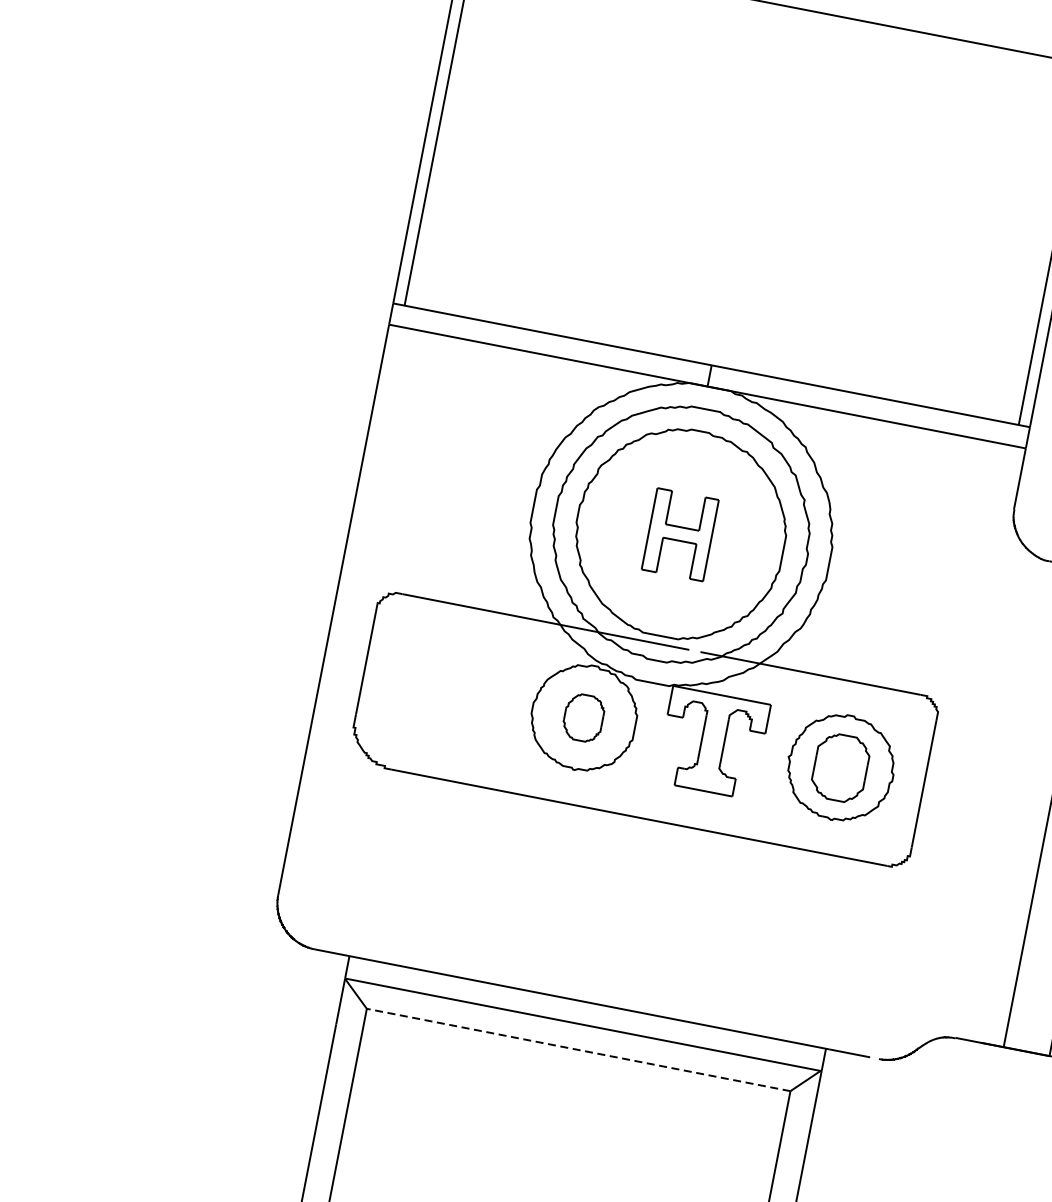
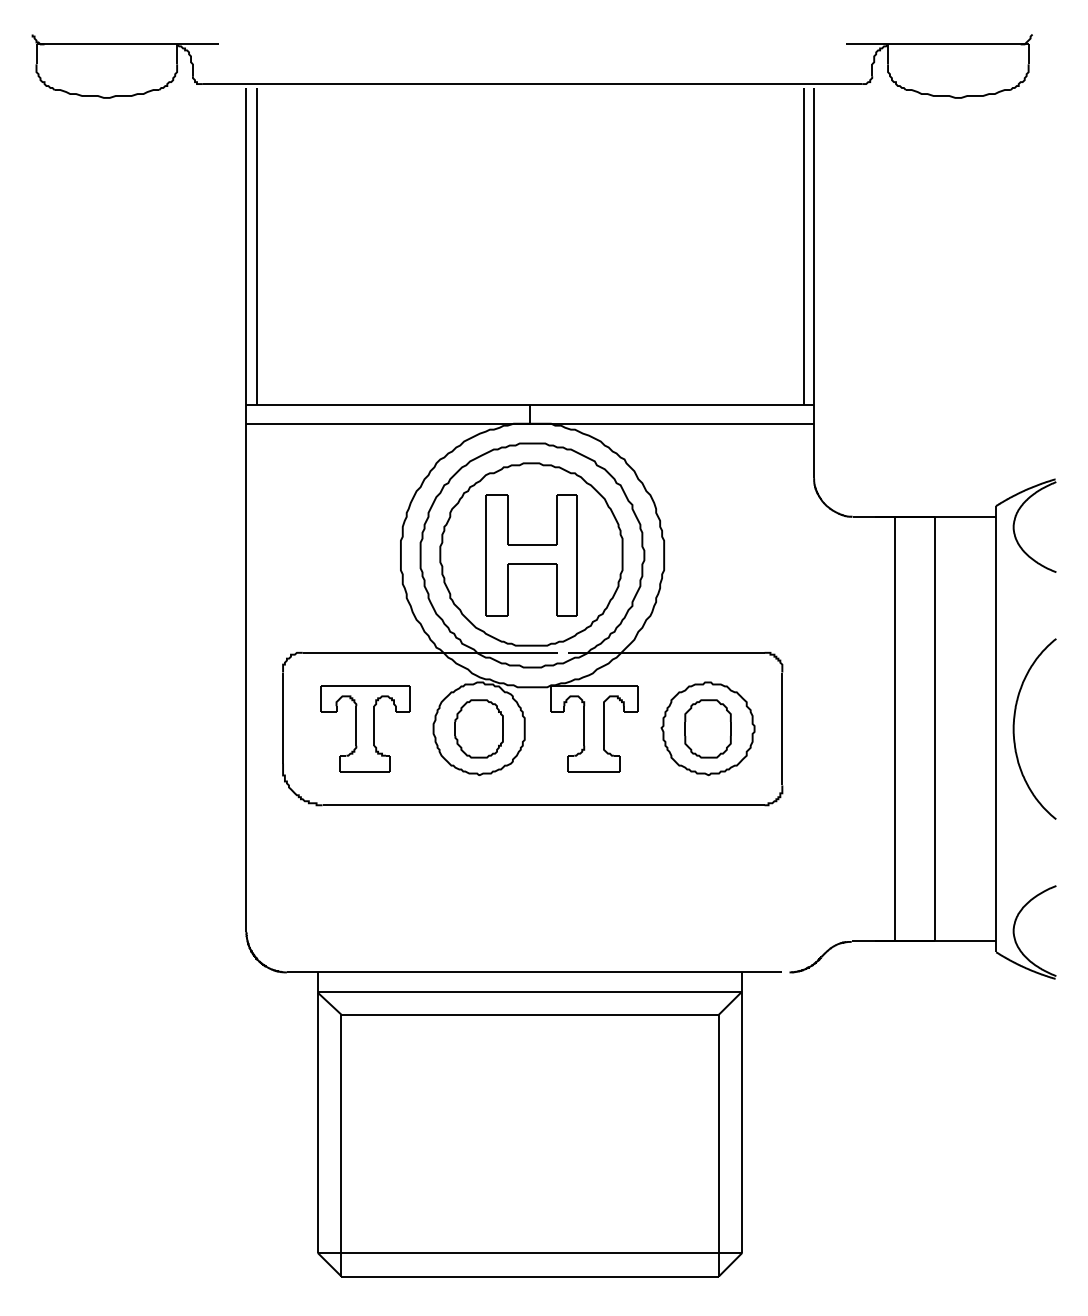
part: (680, 534) -> (531, 555), size x1.67
part: (456, 692) -> (365, 728), added
part: (583, 717) -> (478, 728), size x1.43
line: (579, 1049) -> (530, 1014), dashed -> solid

